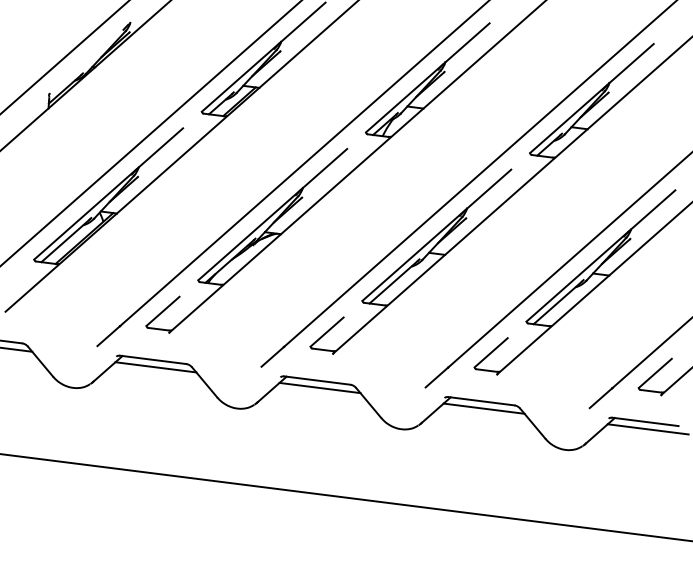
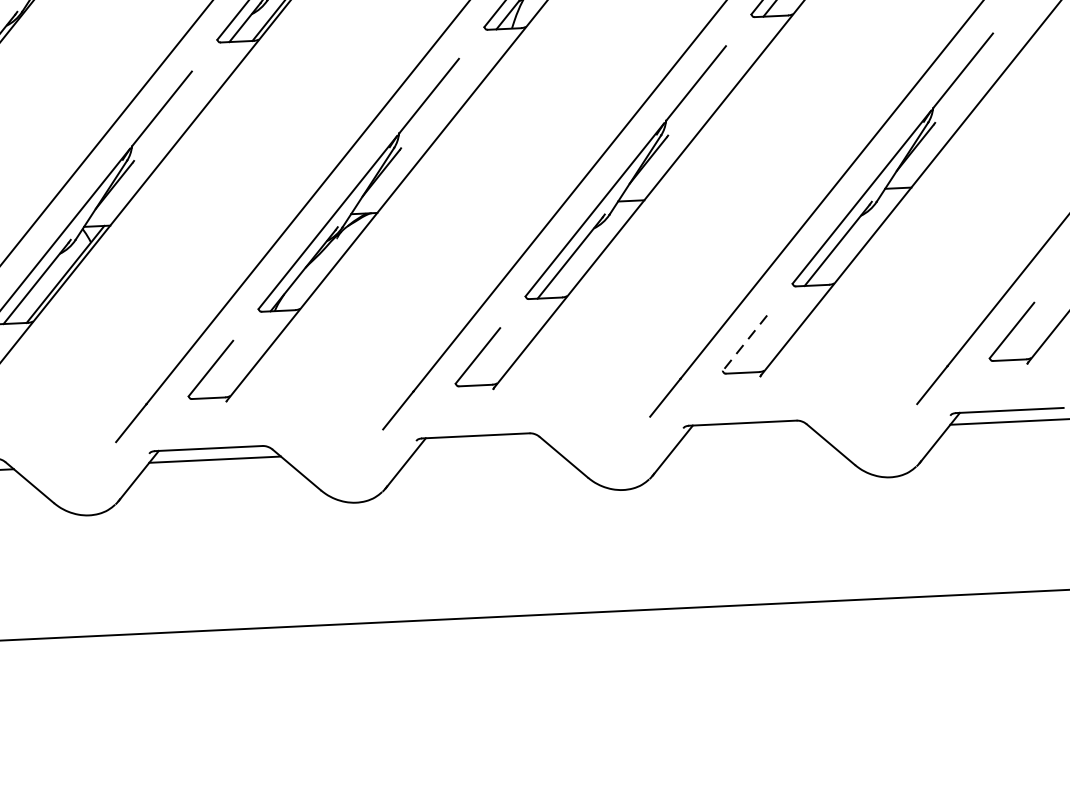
line: (490, 353) -> (744, 344), solid -> dashed
line: (319, 387) -> (481, 446), removed
line: (483, 408) -> (748, 434), removed

